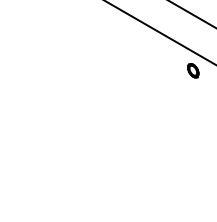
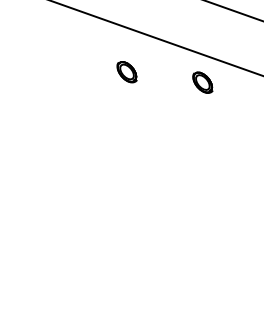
part: (148, 55) -> (127, 71), added

